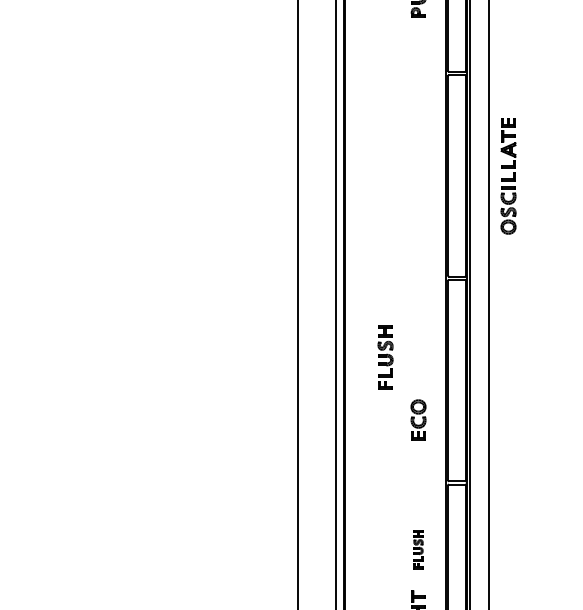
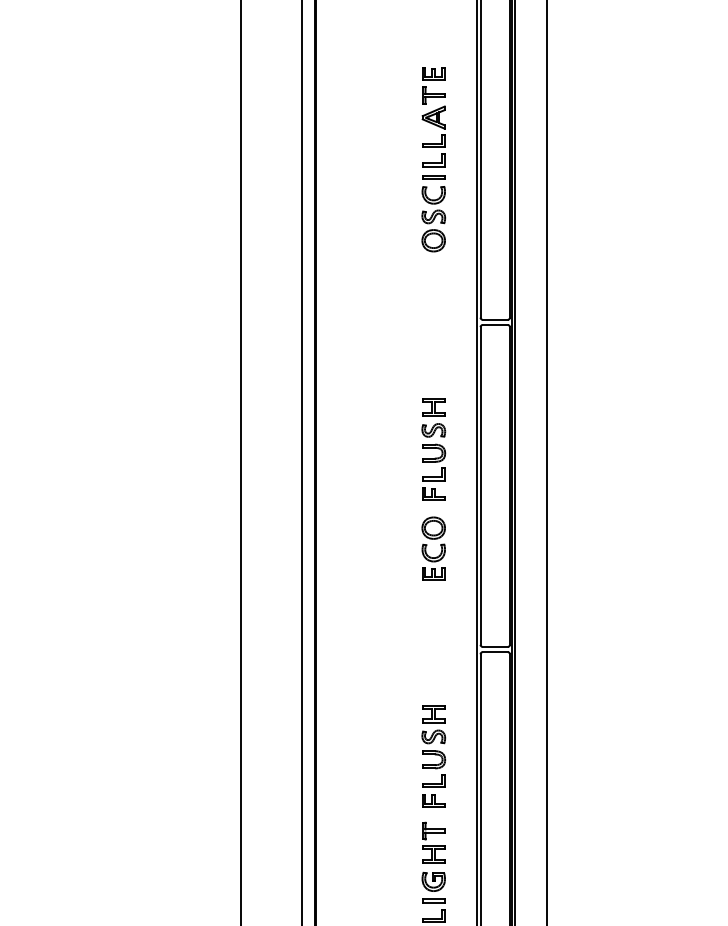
part: (508, 176) -> (433, 159), moved
part: (385, 357) -> (433, 449), moved
part: (418, 549) -> (433, 755), size x1.67

